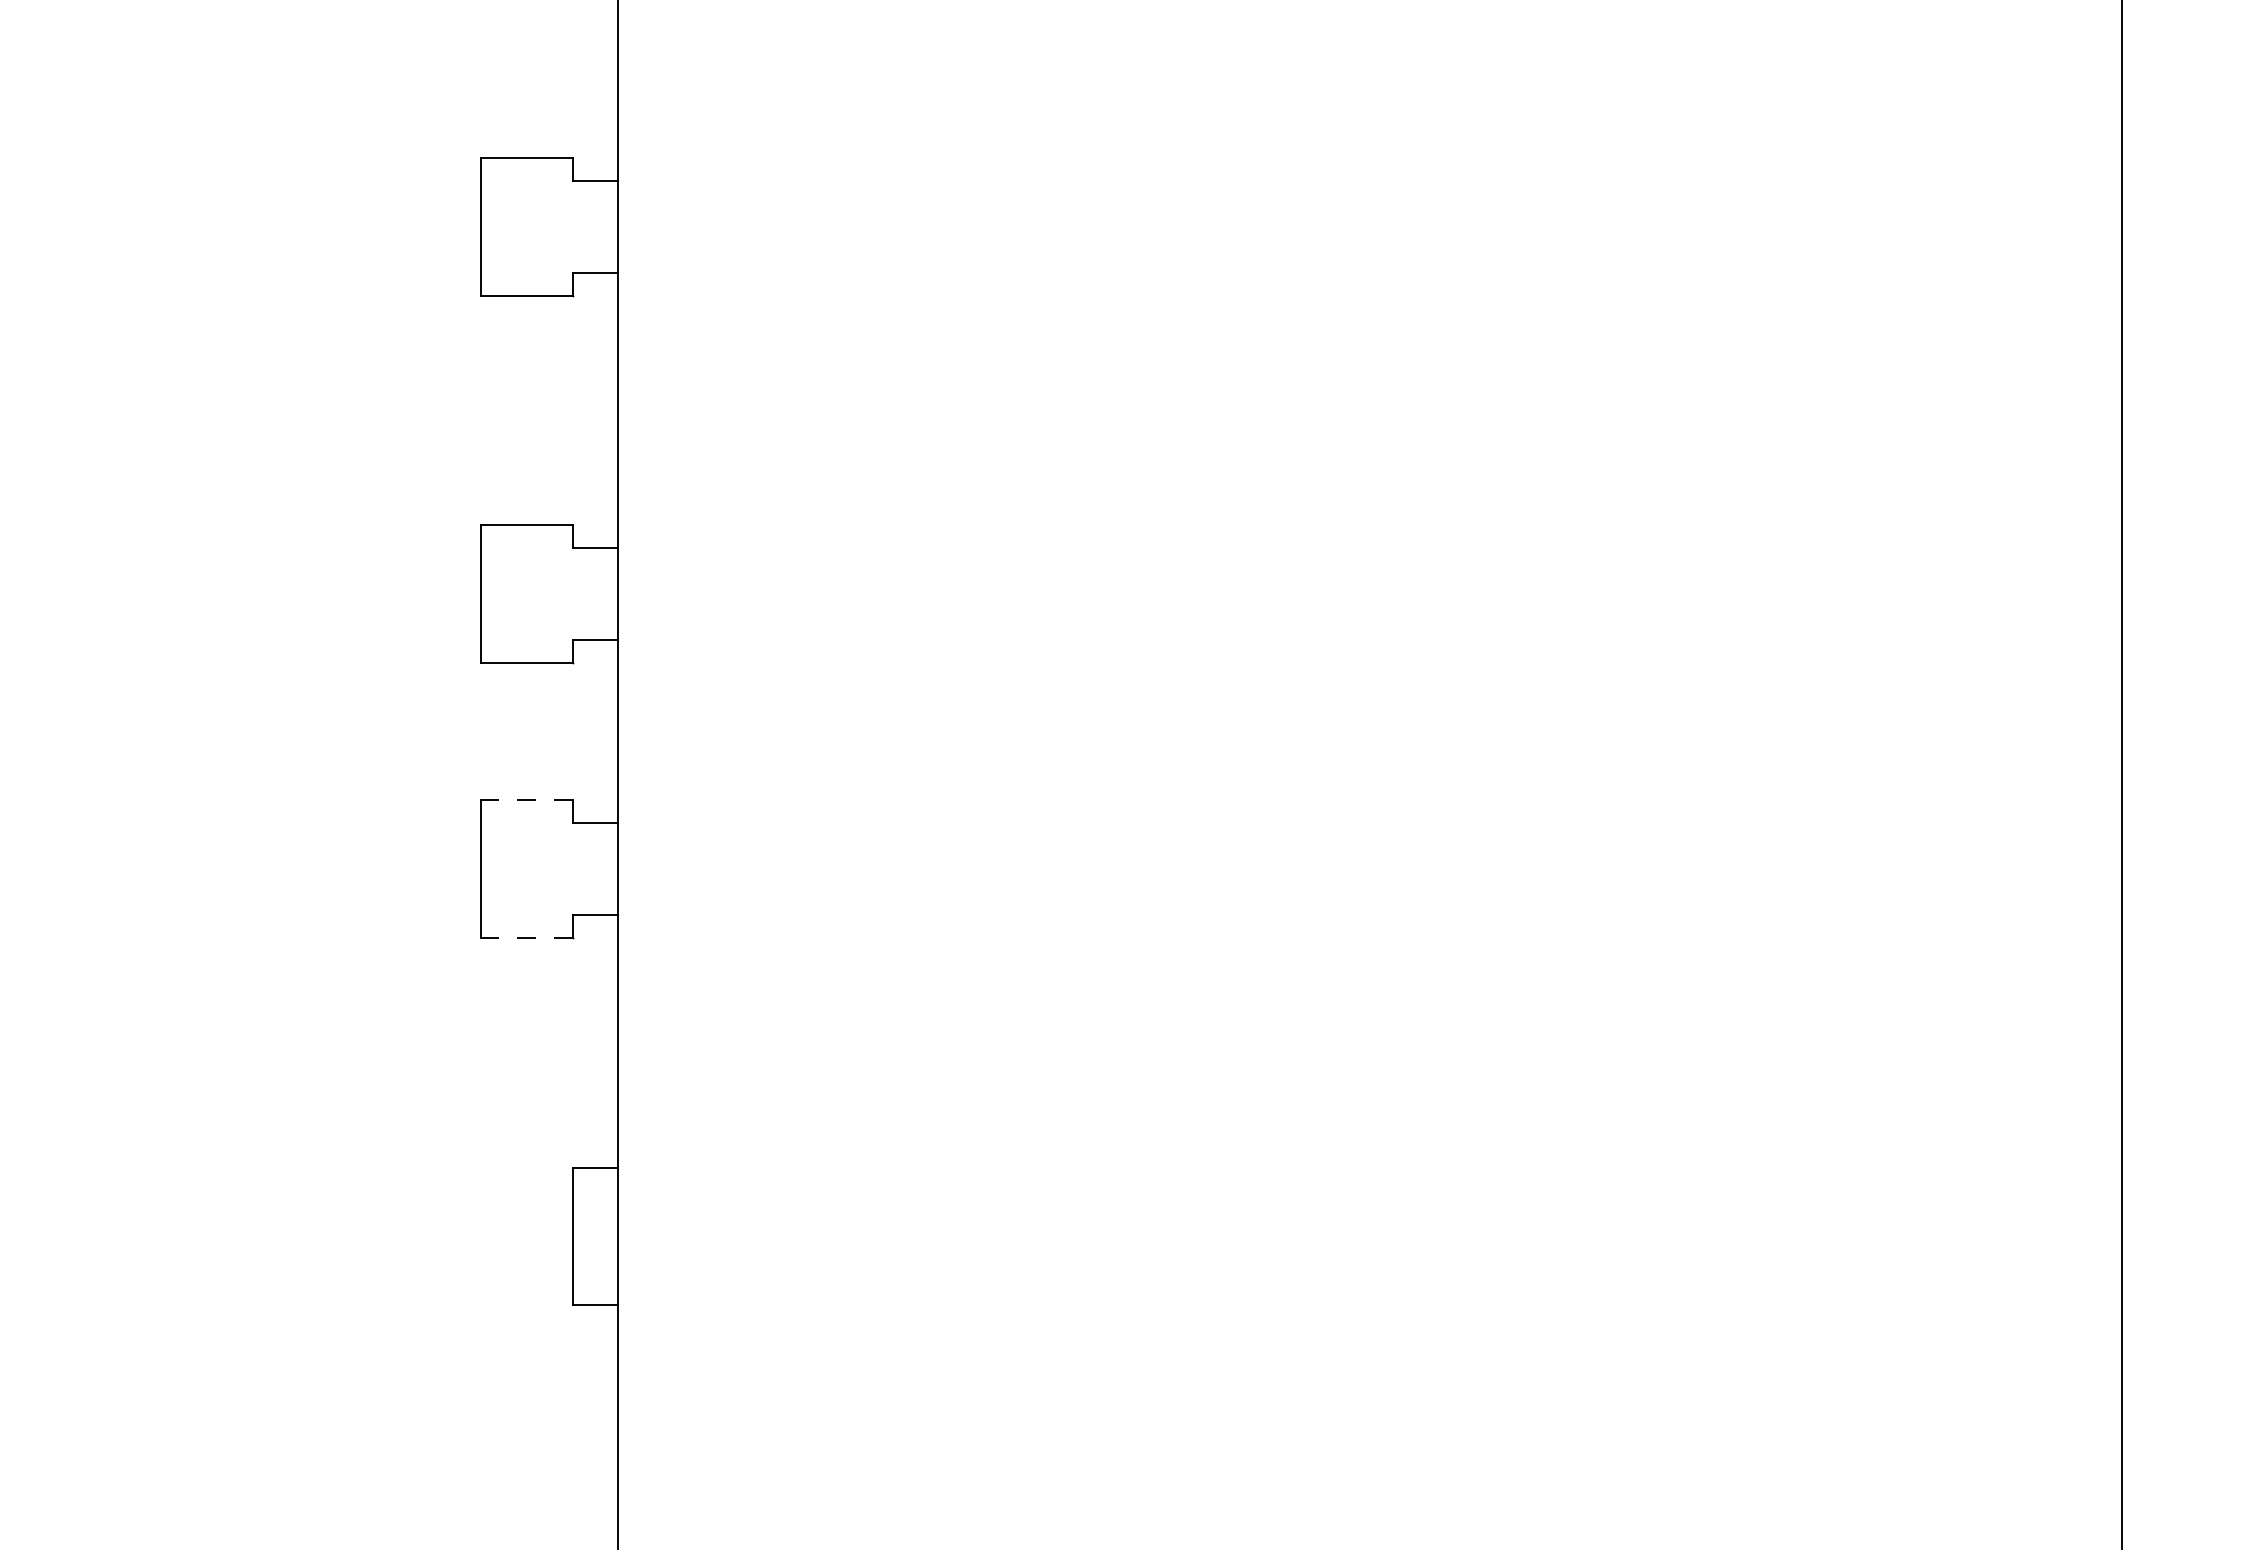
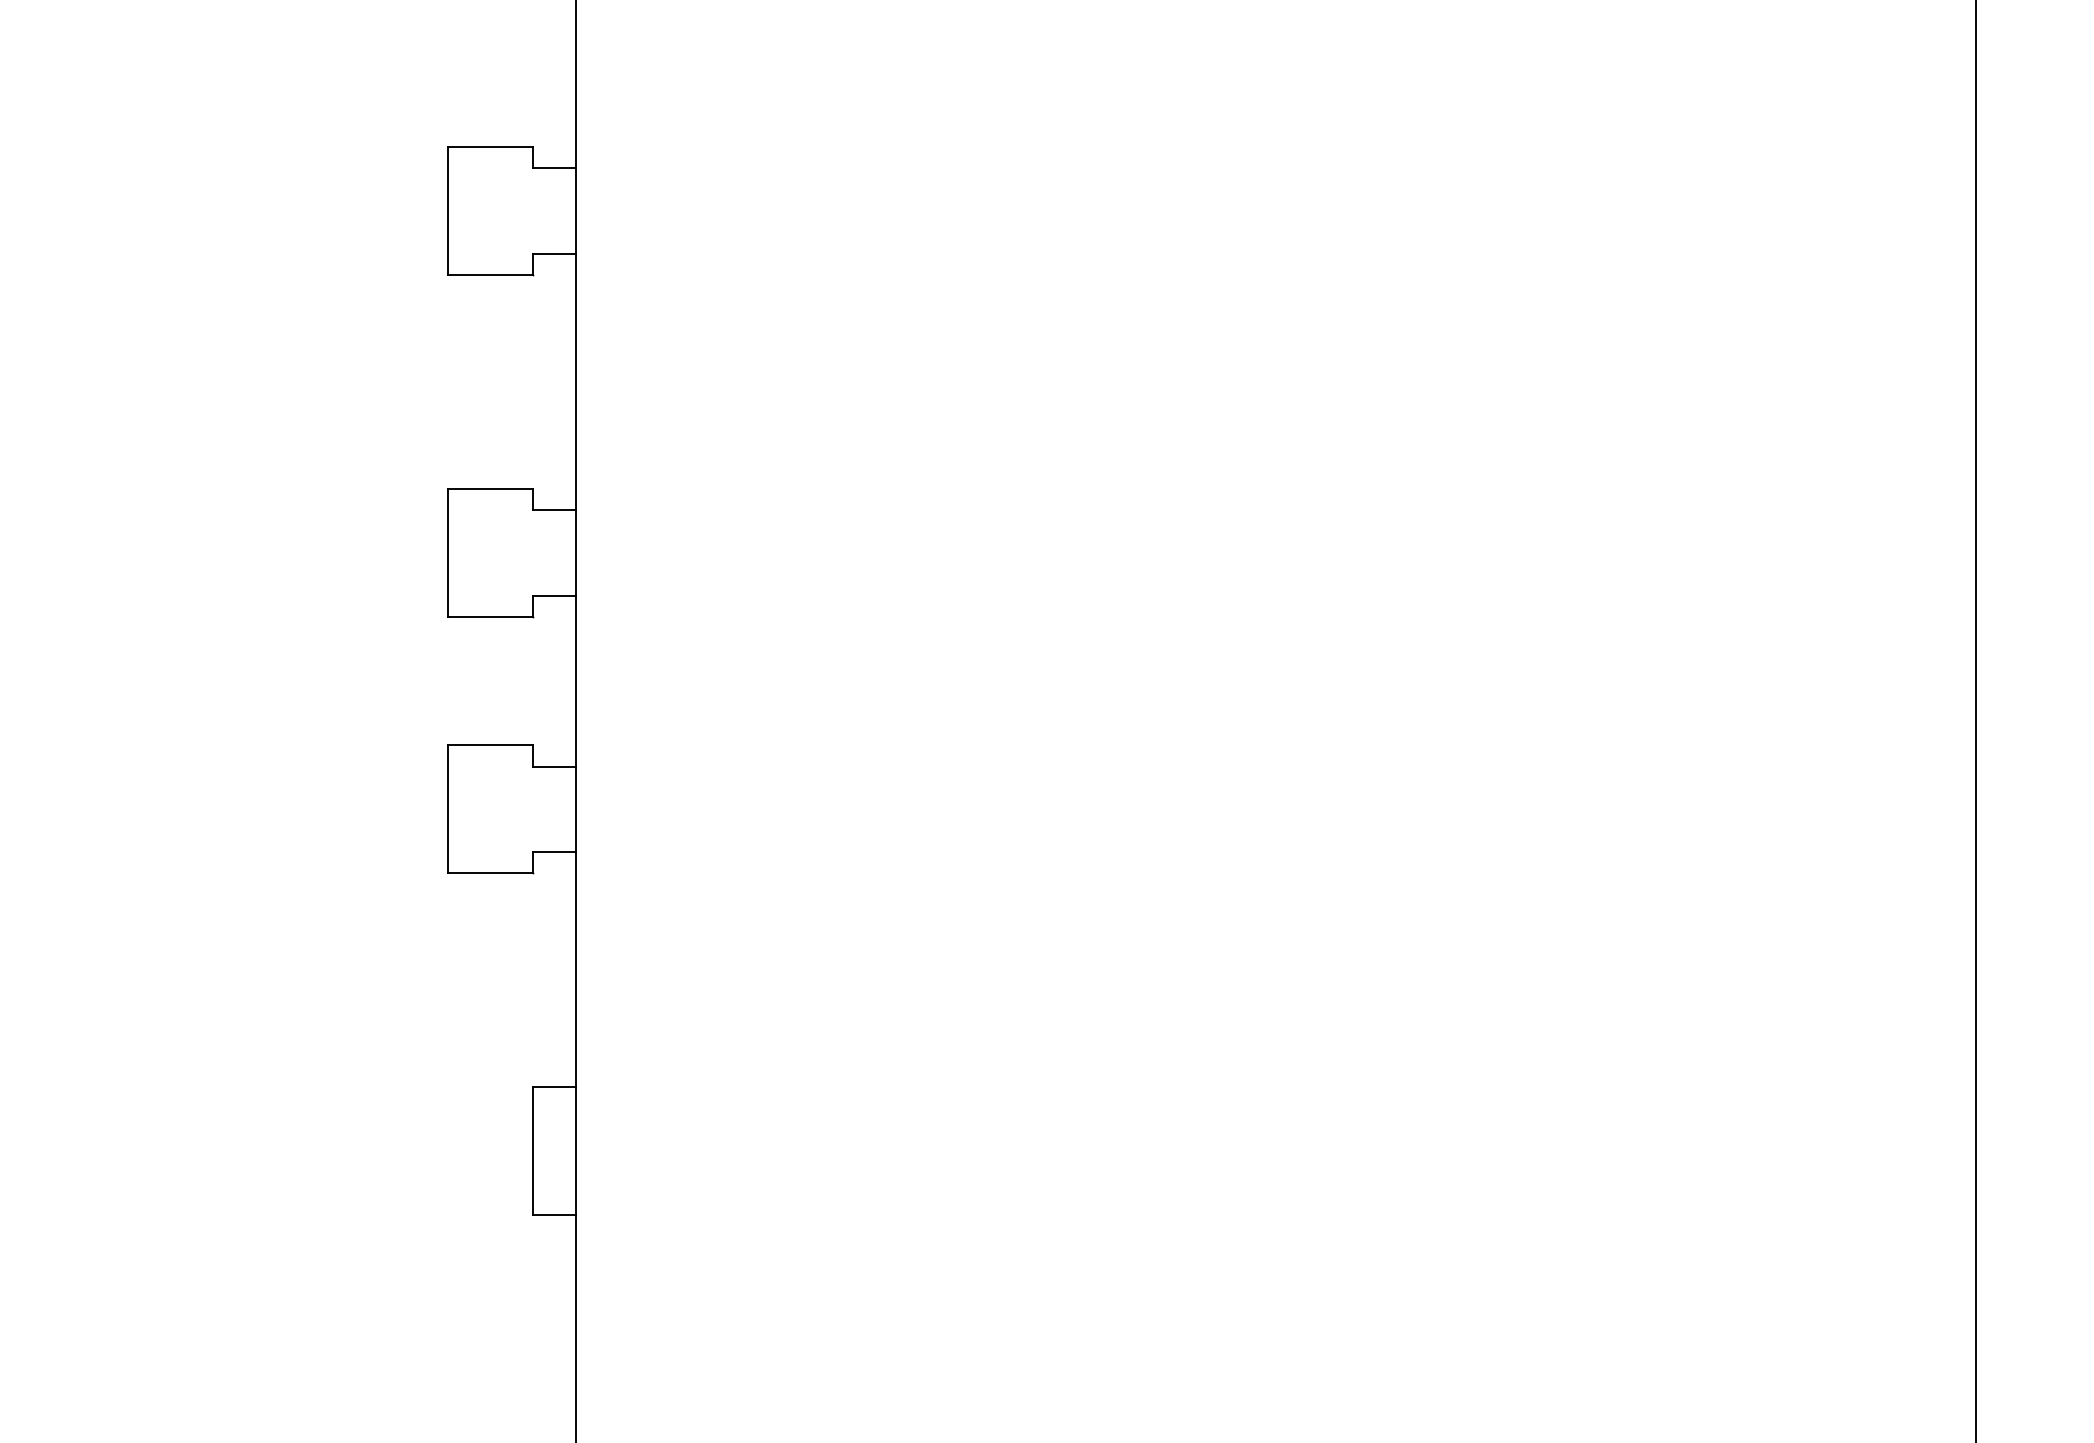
line: (526, 800) -> (490, 745), dashed -> solid
line: (526, 938) -> (490, 873), dashed -> solid

